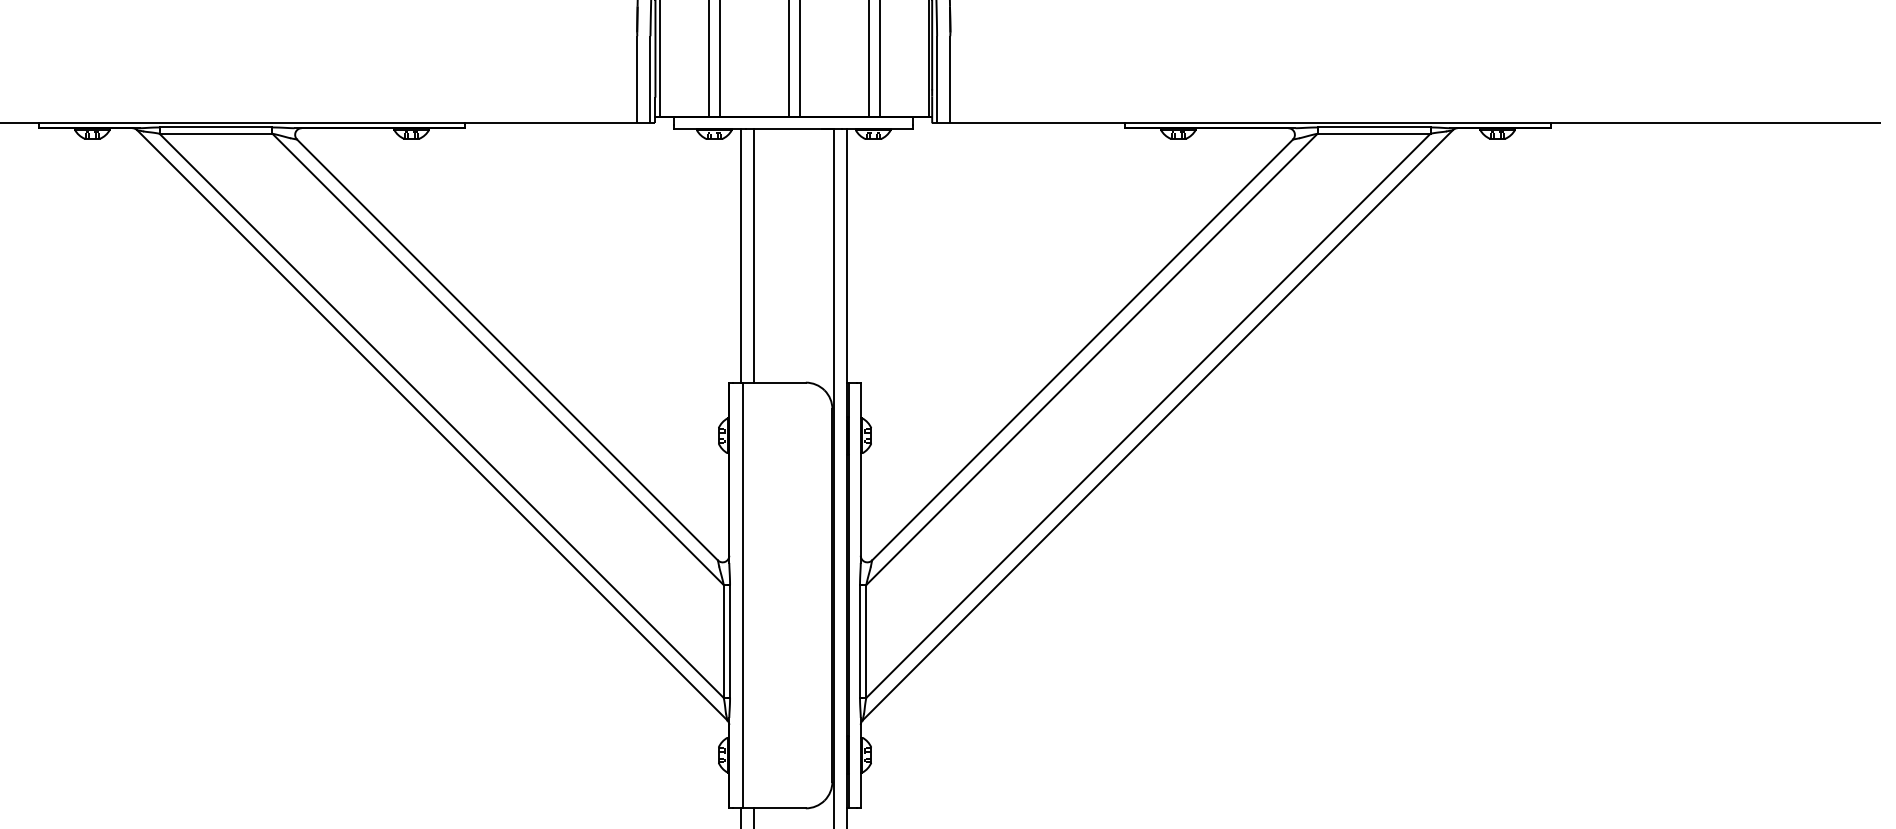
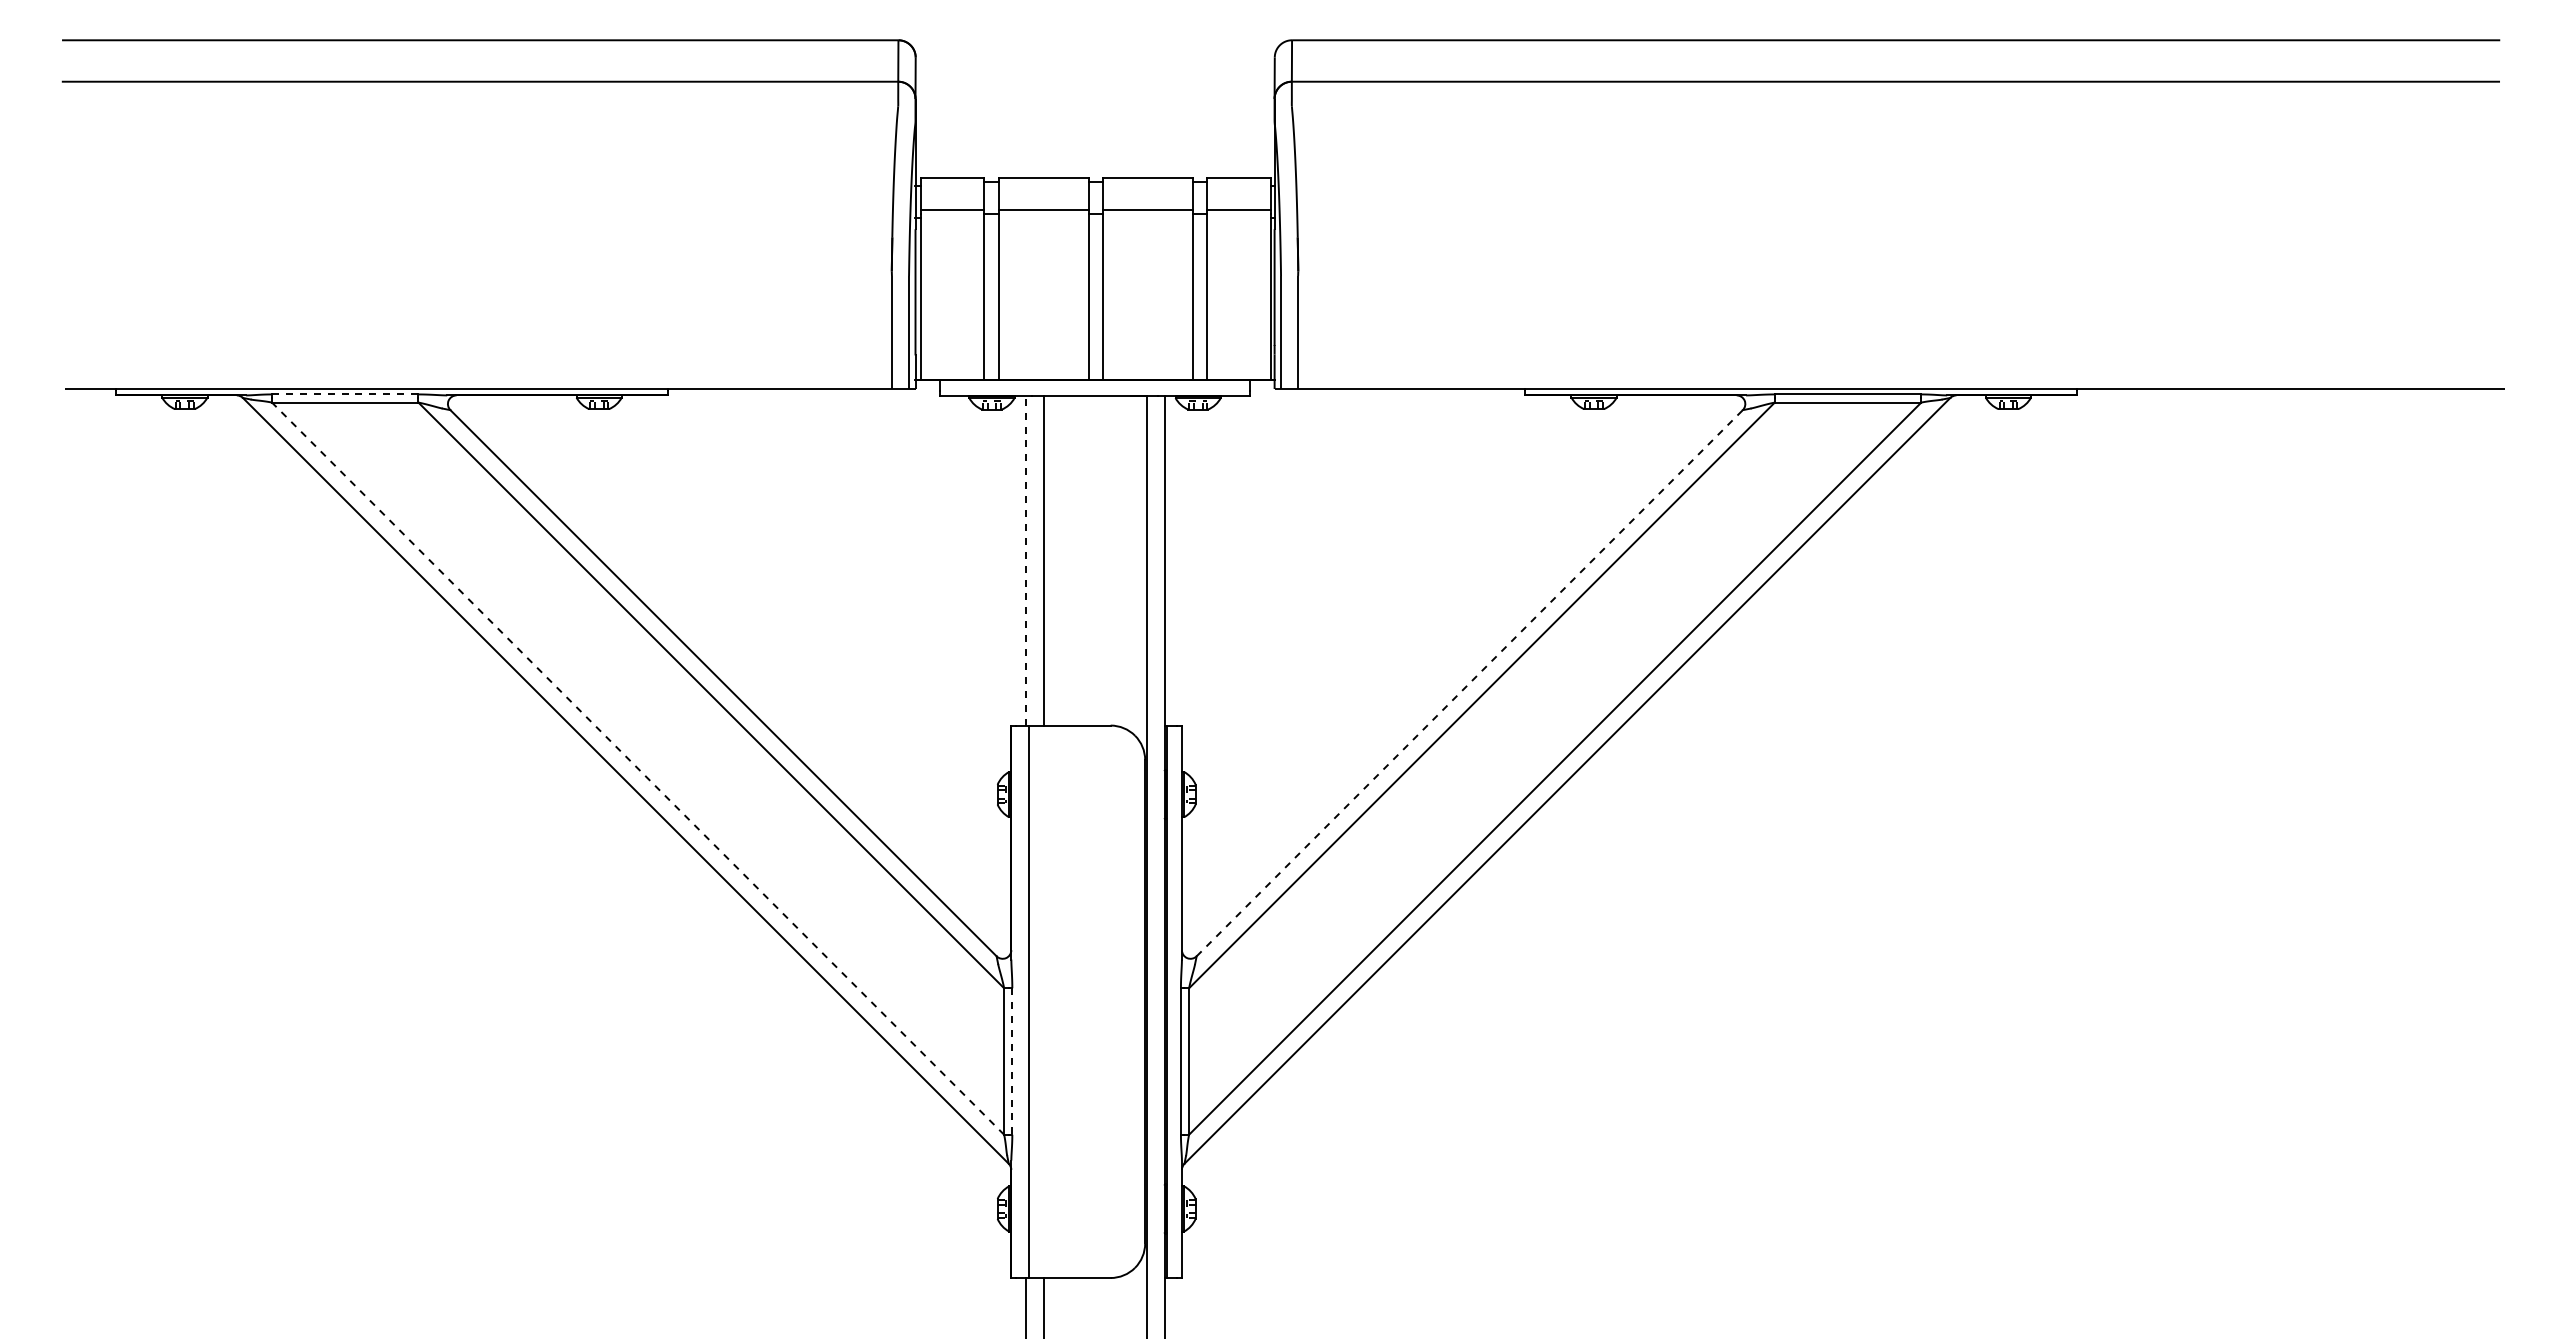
line: (216, 127) -> (345, 394), solid -> dashed
line: (740, 255) -> (1026, 560), solid -> dashed
line: (1083, 349) -> (1470, 682), solid -> dashed
line: (442, 415) -> (638, 768), solid -> dashed
line: (730, 642) -> (1012, 1062), solid -> dashed

